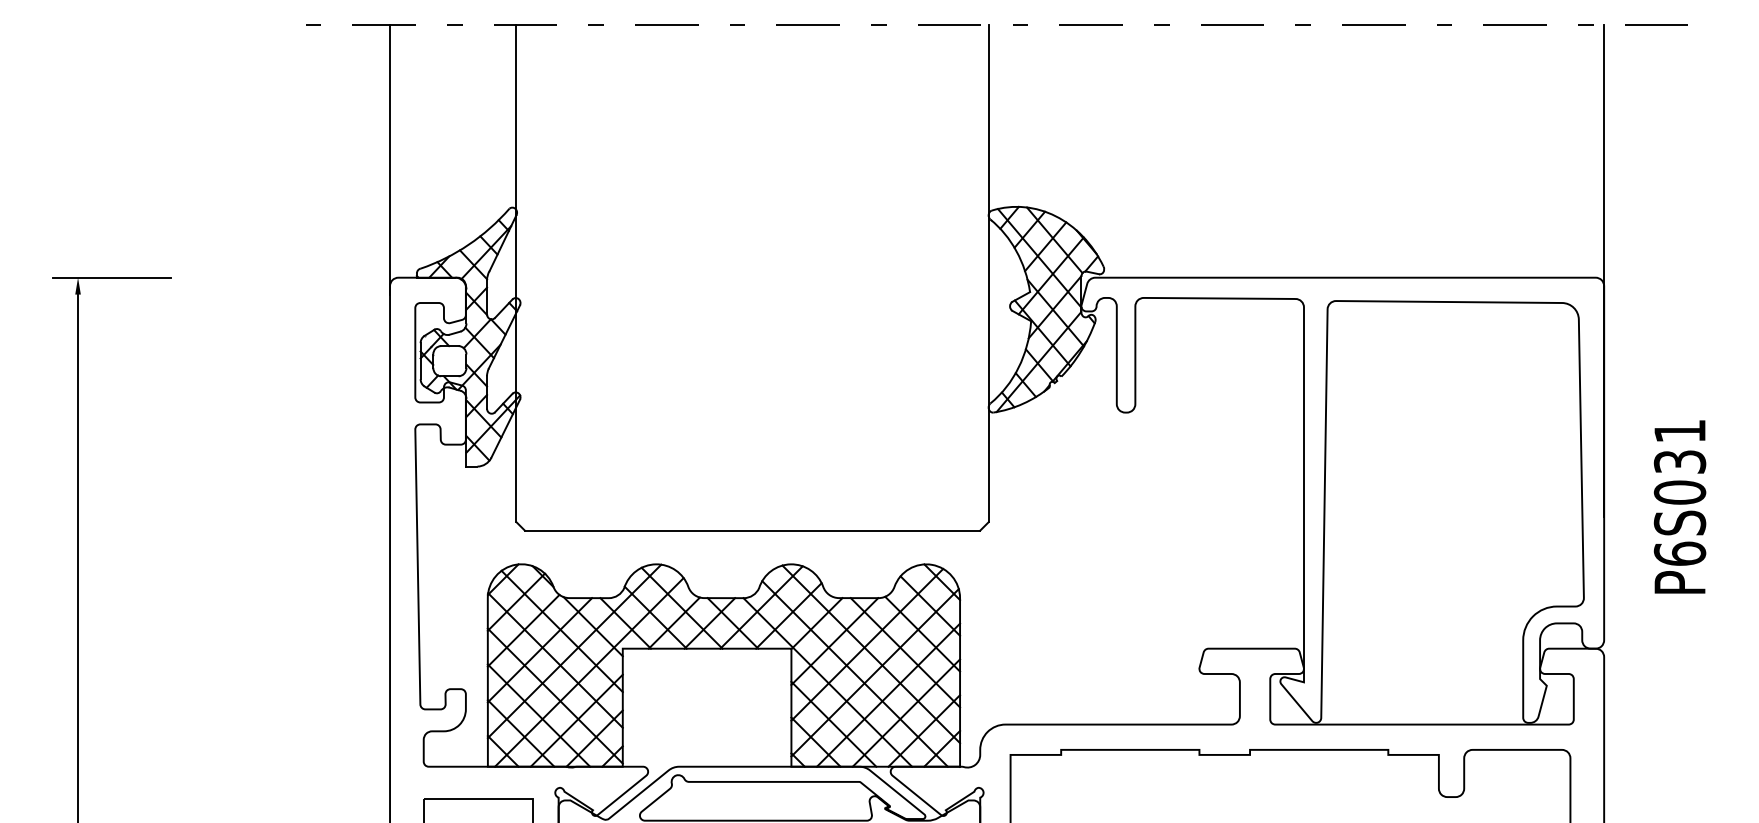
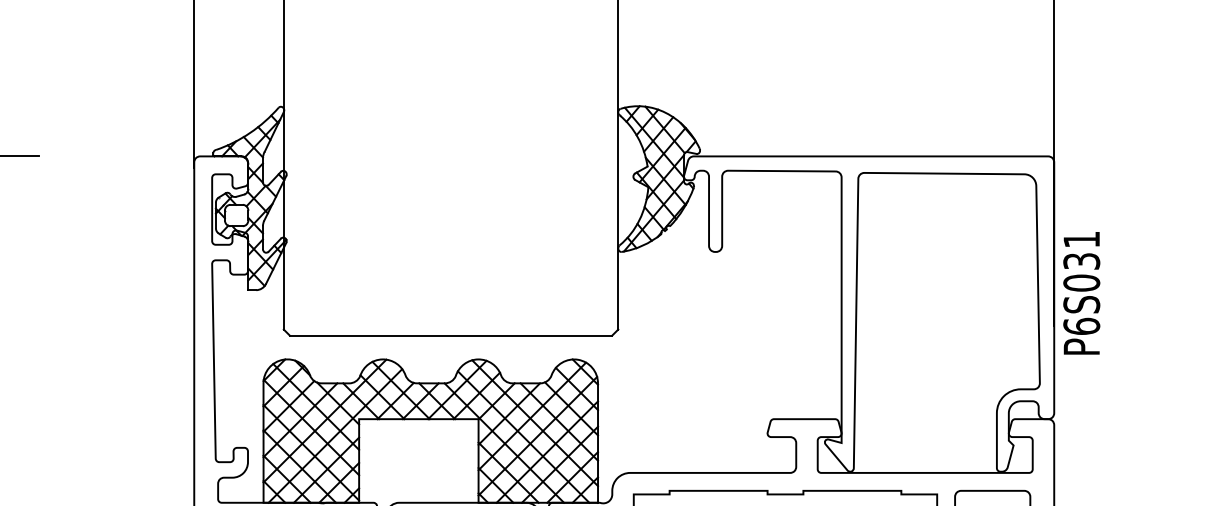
text: (1679, 506) -> (1081, 292), moved

